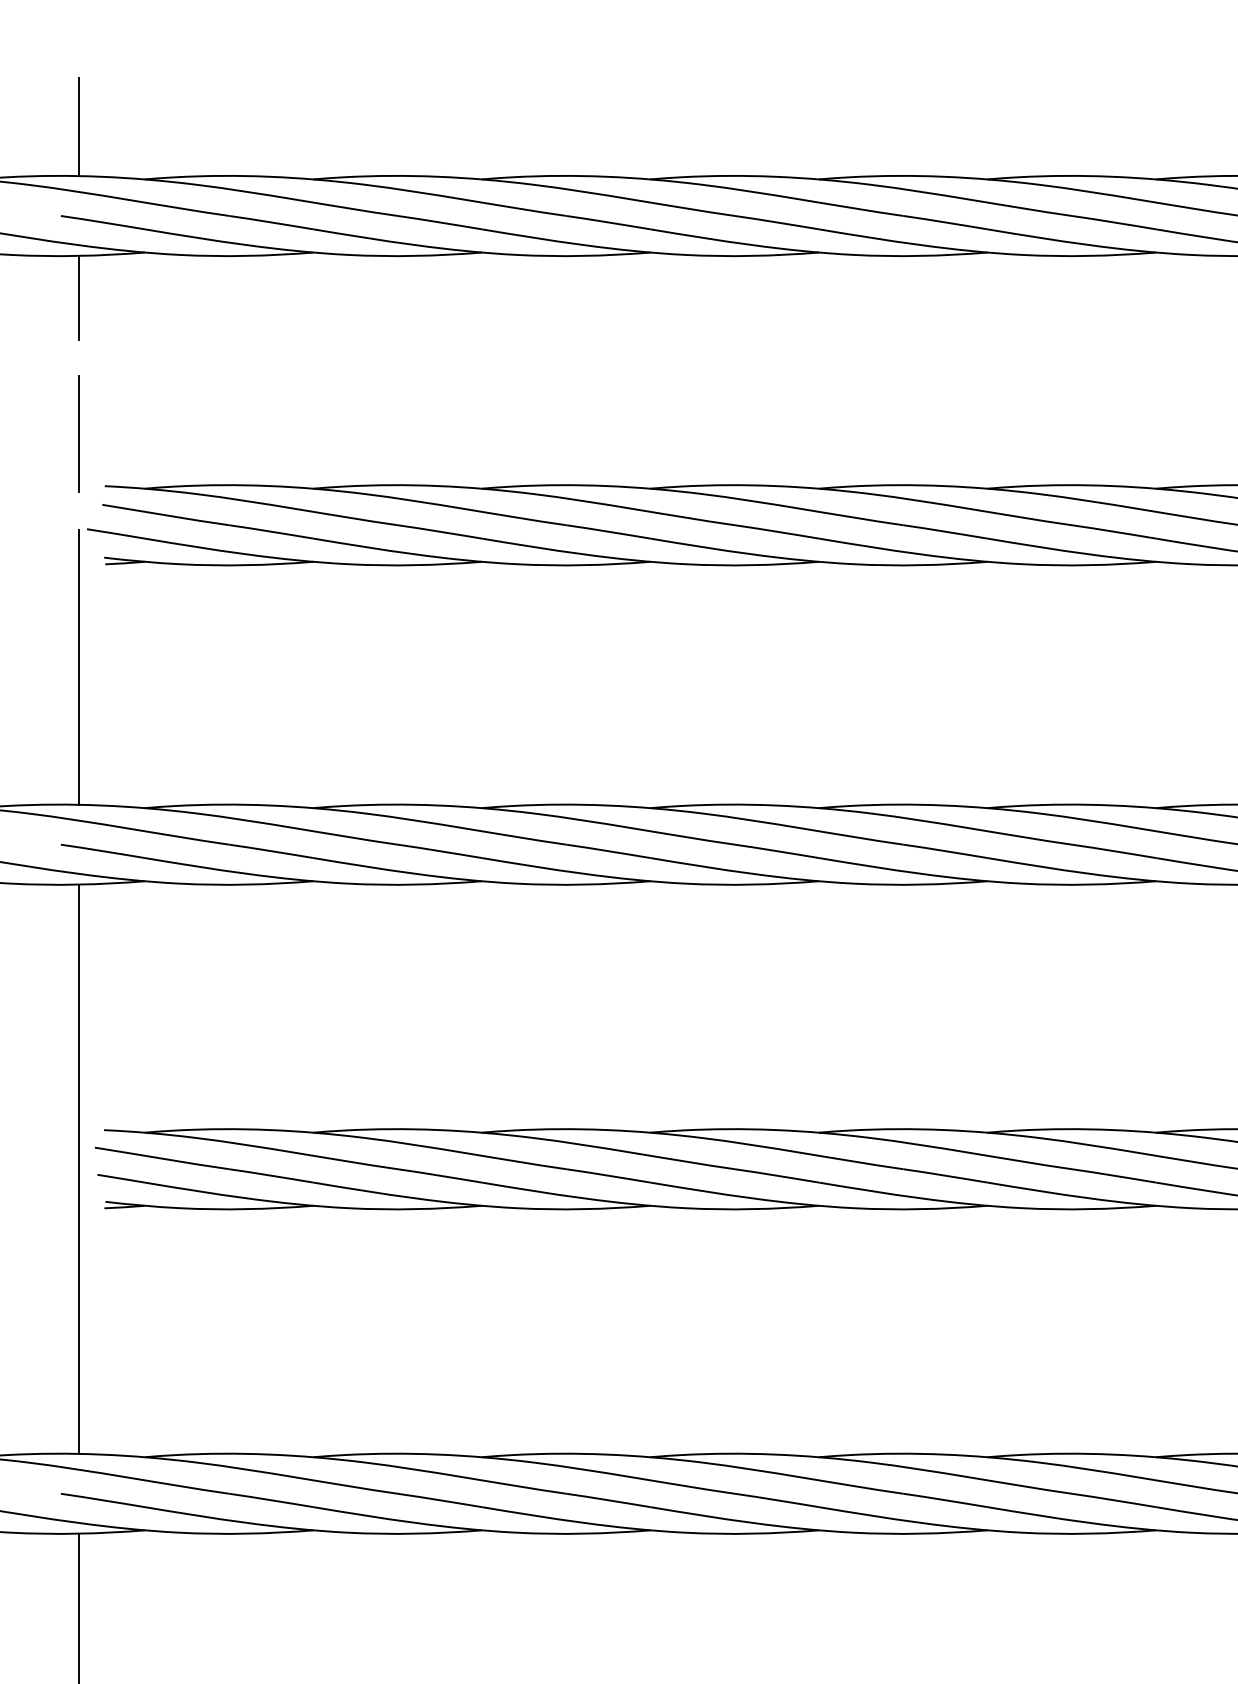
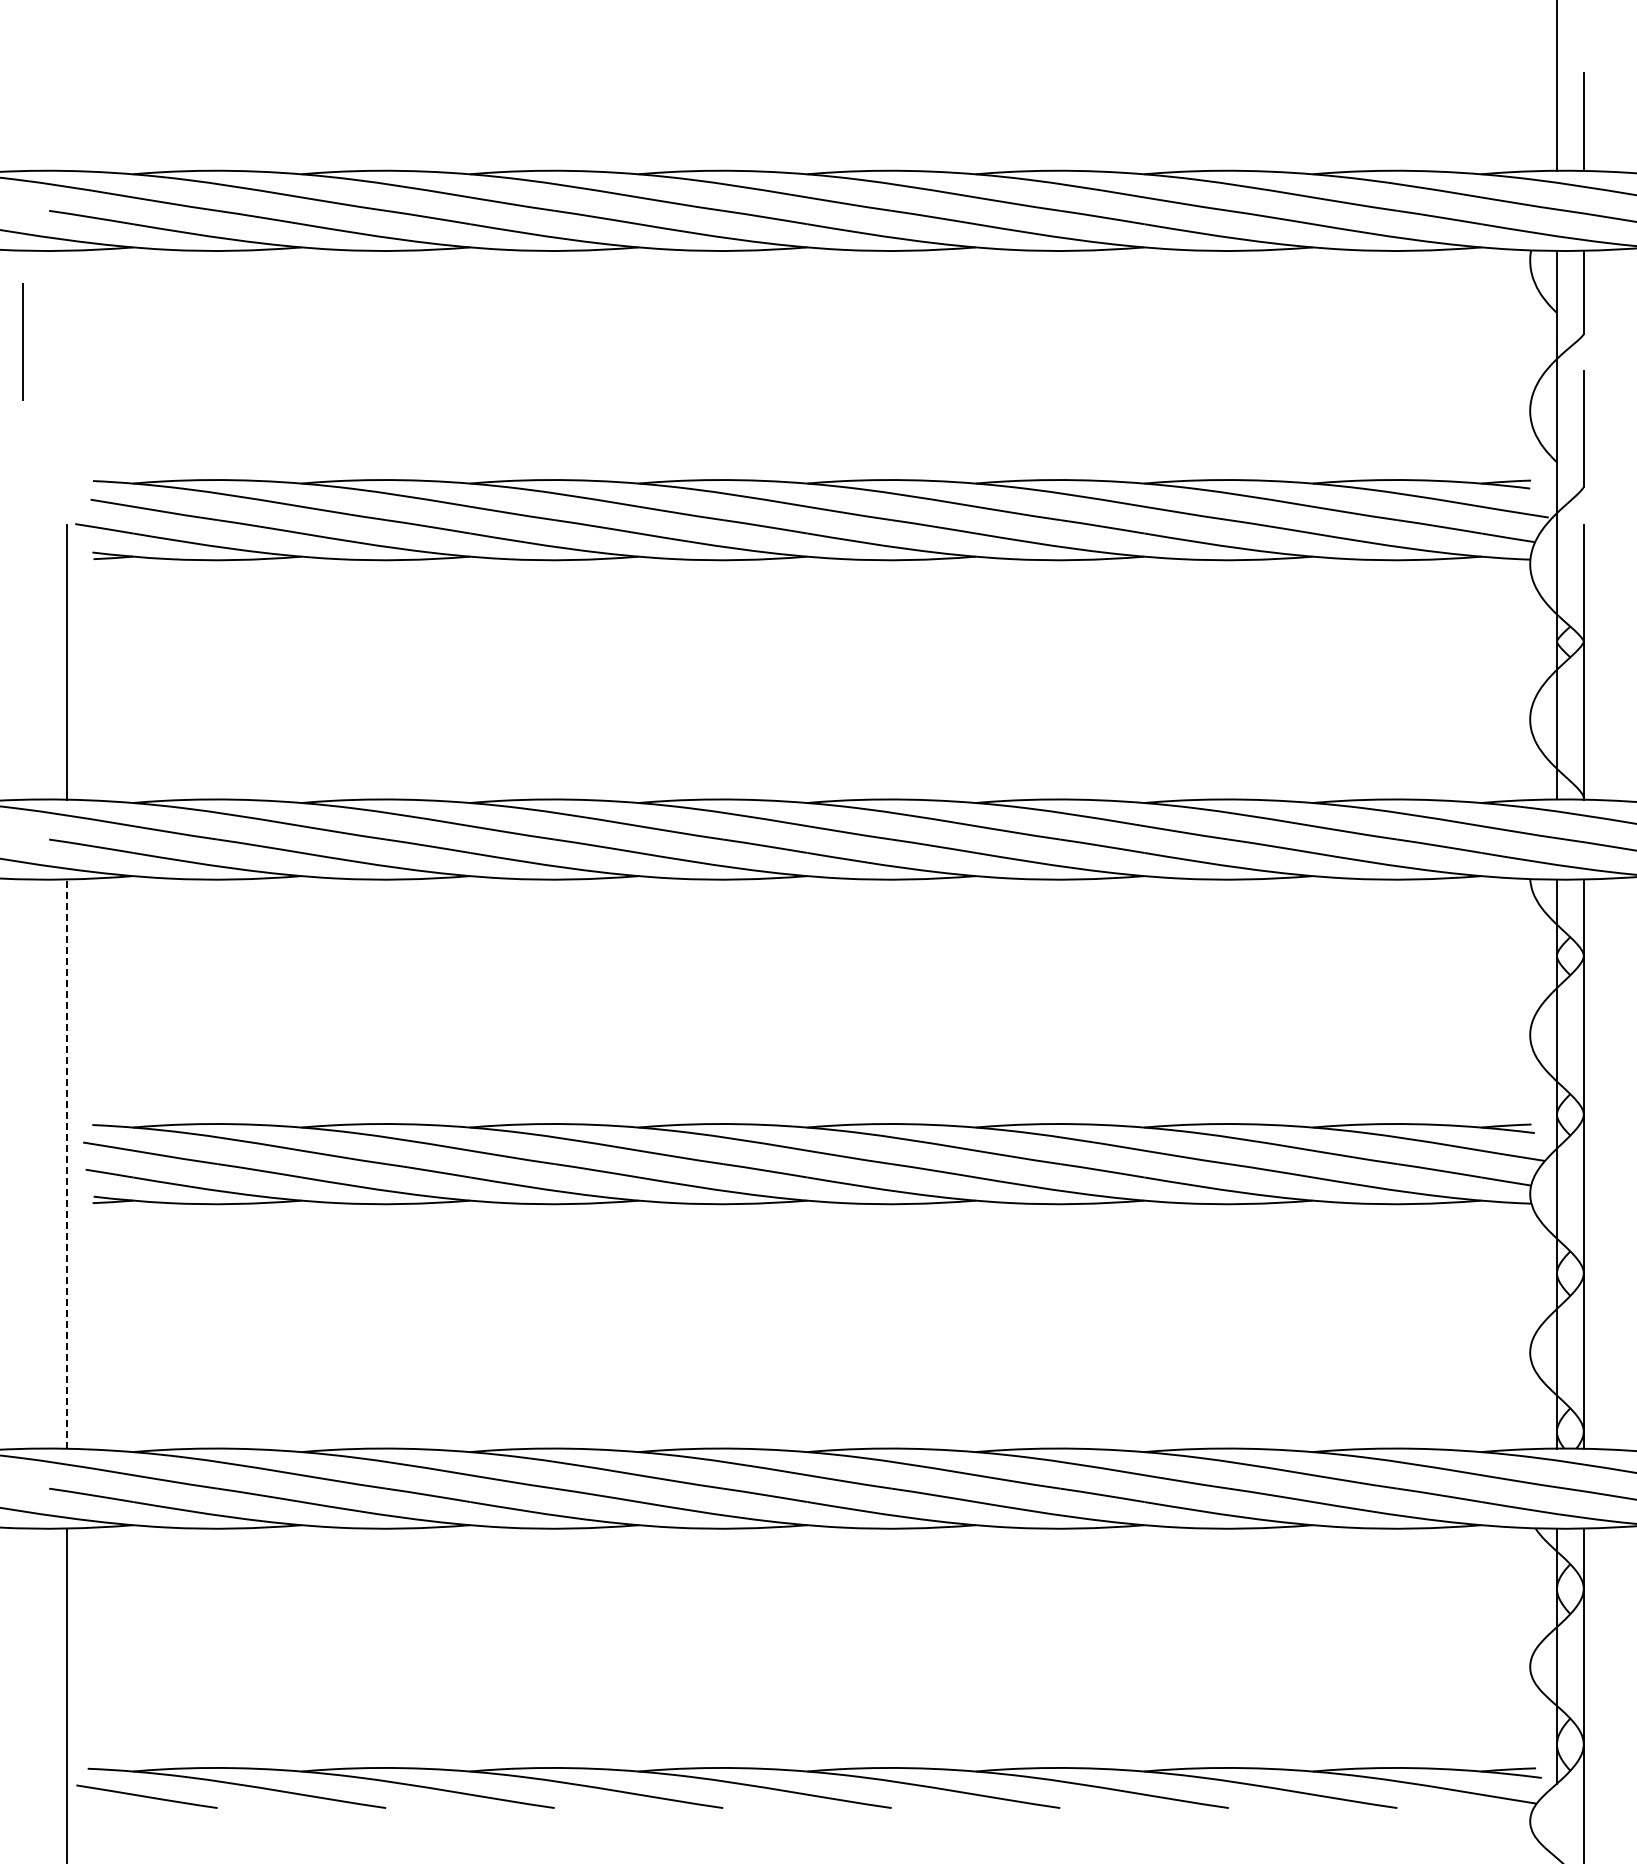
line: (78, 126) -> (66, 121), removed
line: (78, 297) -> (66, 292), removed
line: (78, 433) -> (22, 341), moved
line: (78, 1169) -> (66, 1164), solid -> dashed

